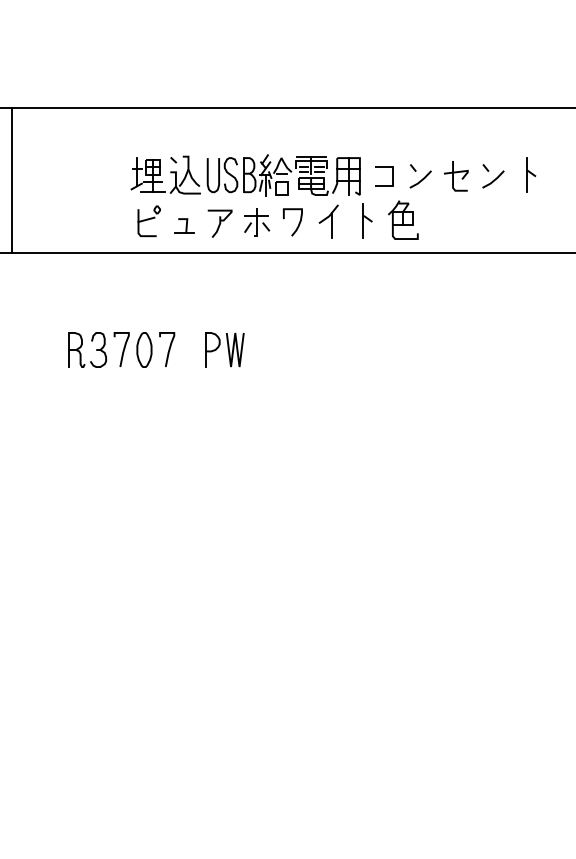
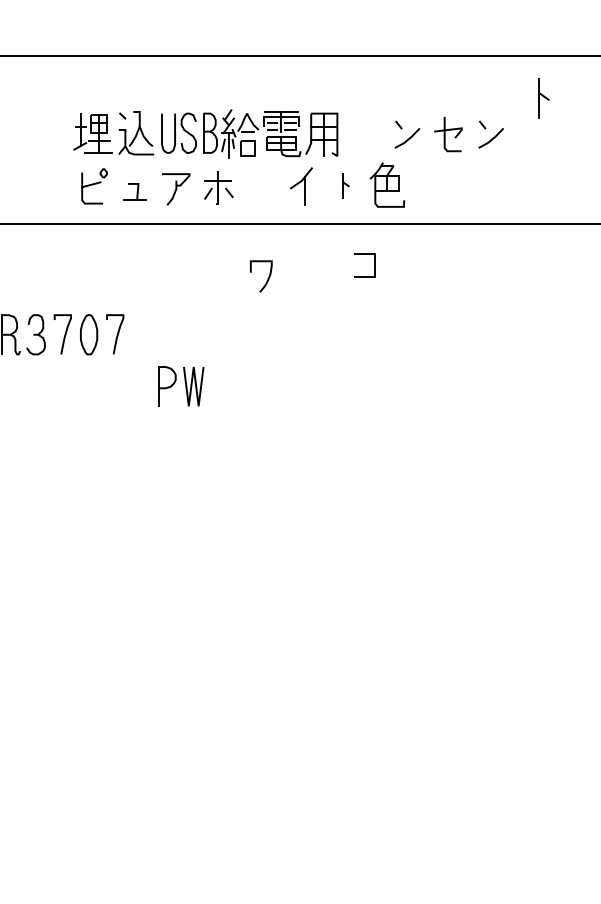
part: (531, 174) -> (544, 97), moved
line: (392, 176) -> (374, 265), moved
part: (367, 220) -> (346, 185), size x0.6
curve: (297, 225) -> (266, 280), moved
part: (224, 349) -> (181, 386), moved

